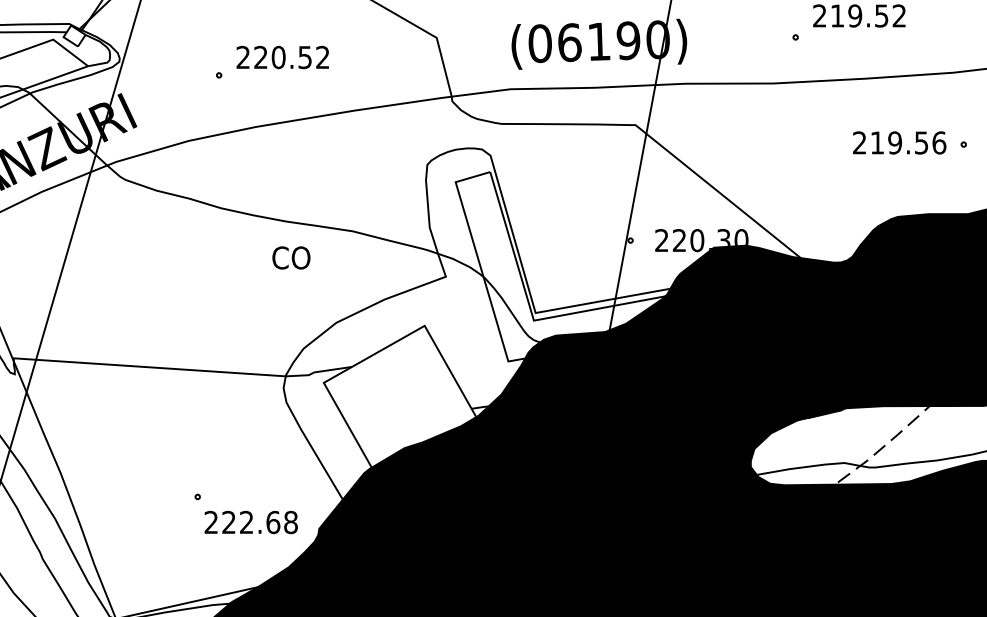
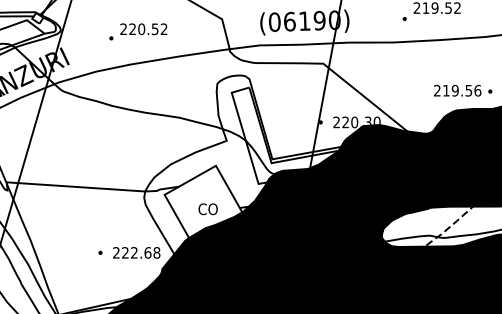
part: (911, 142) -> (463, 90), moved
text: (290, 258) -> (207, 209), moved
text: (250, 521) -> (136, 252), moved

